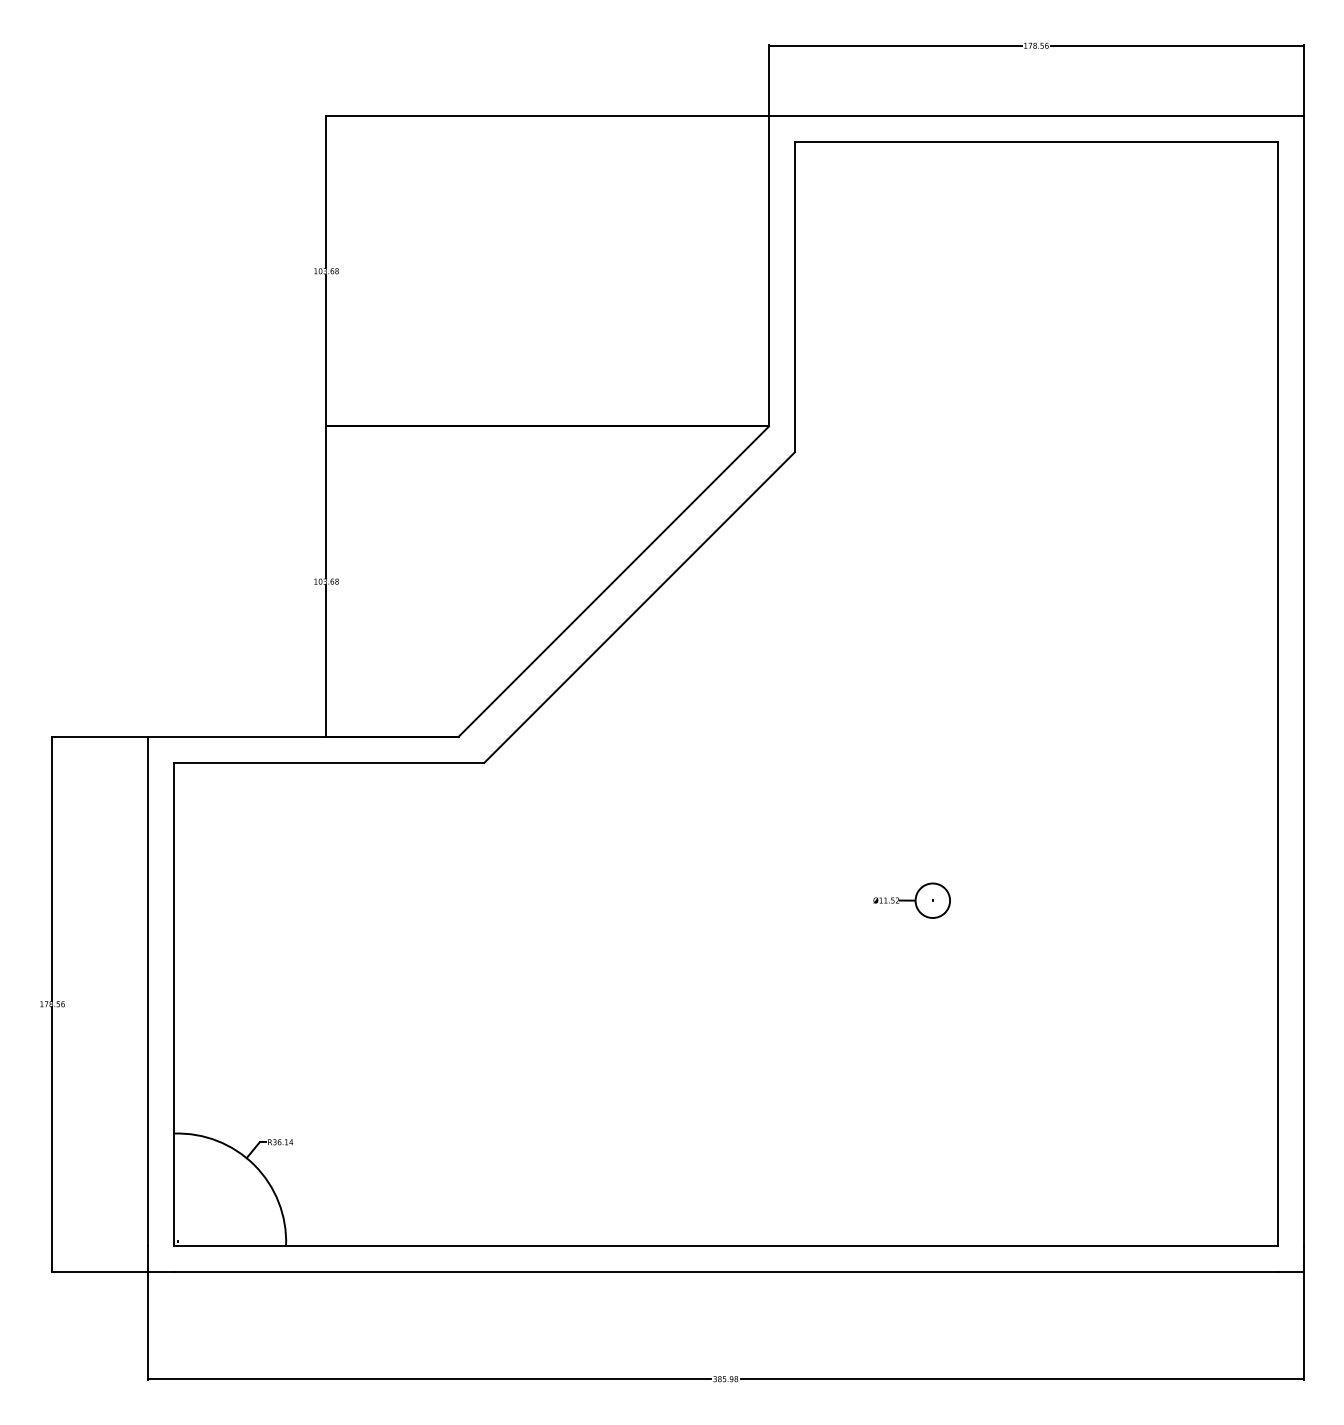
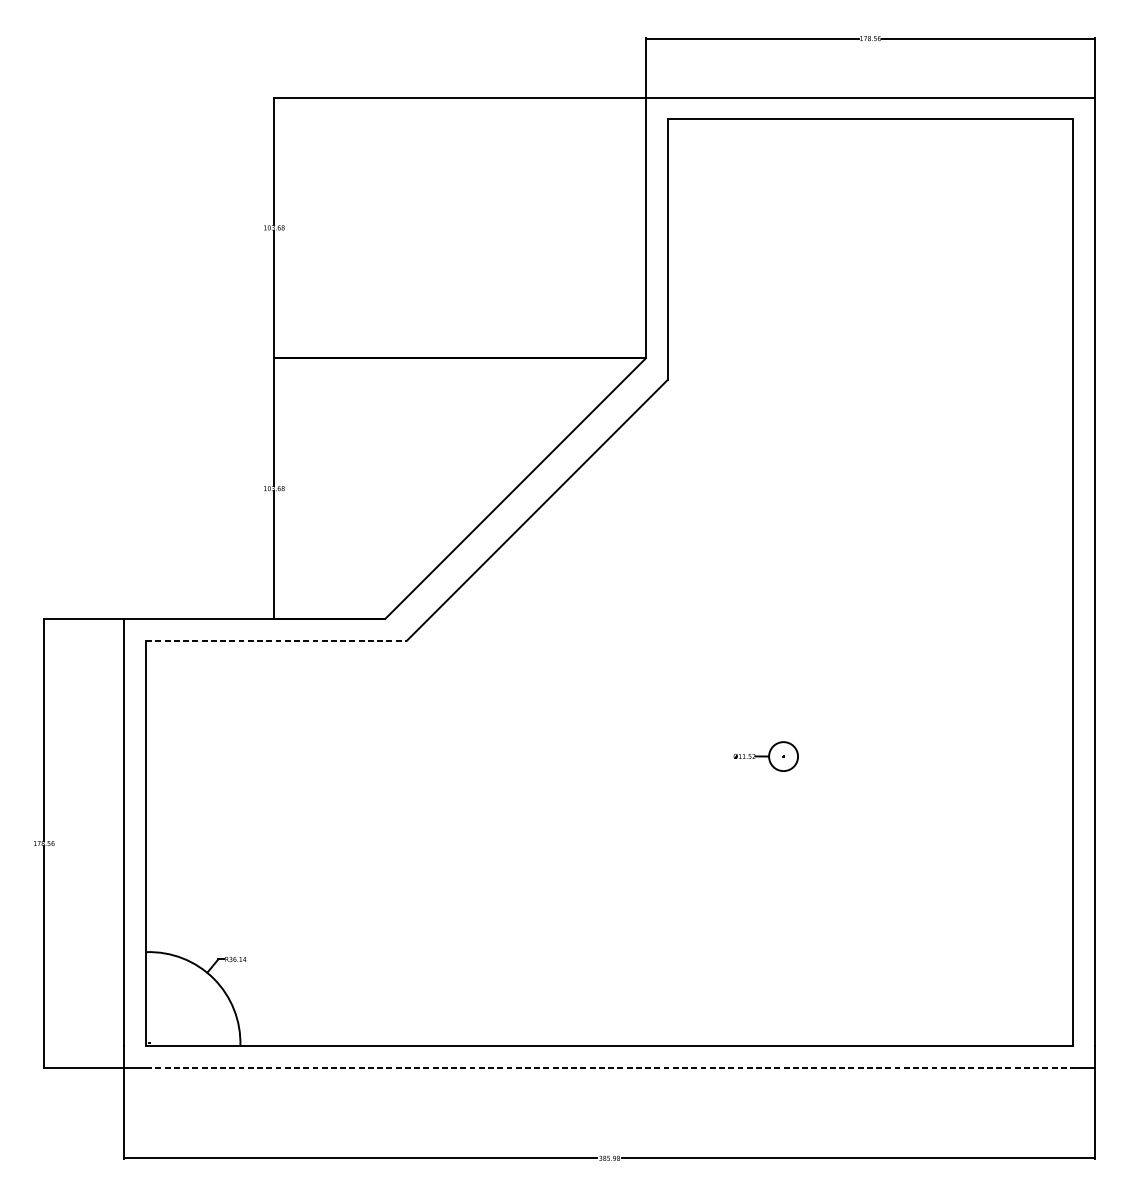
line: (329, 762) -> (276, 640), solid -> dashed
line: (725, 1271) -> (609, 1068), solid -> dashed

